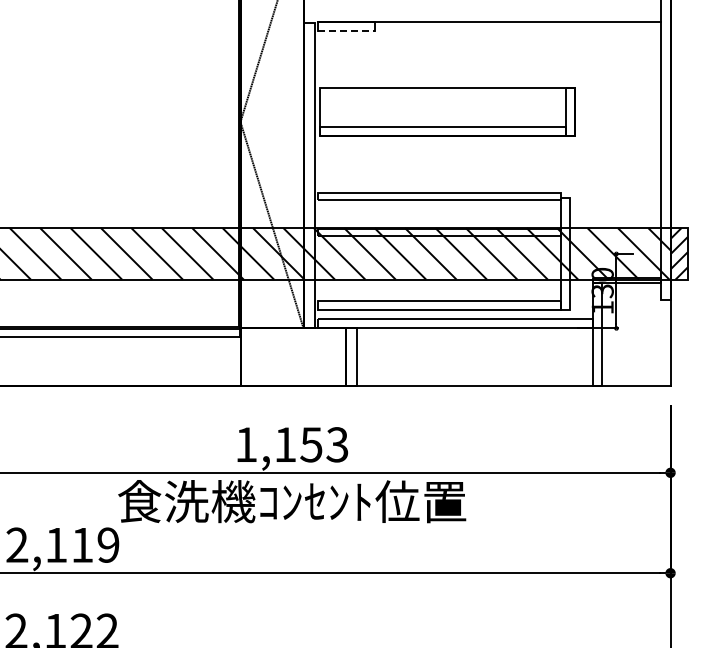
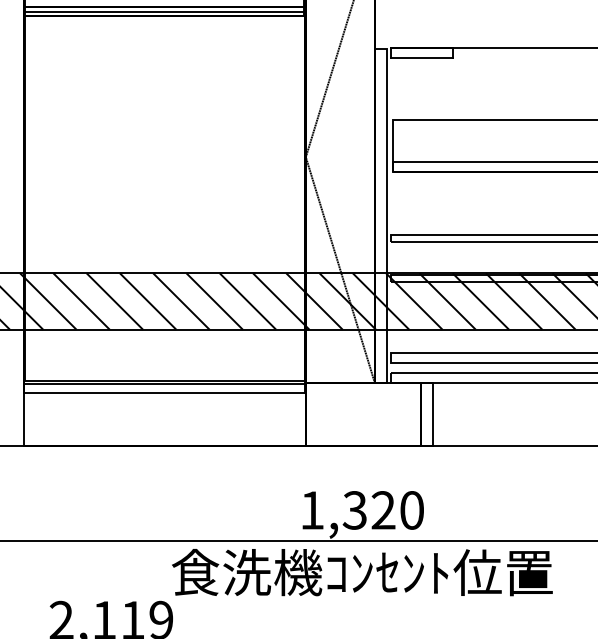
line: (346, 31) -> (421, 58), dashed -> solid
text: (311, 444) -> (383, 510), 1,153 -> 1,320

